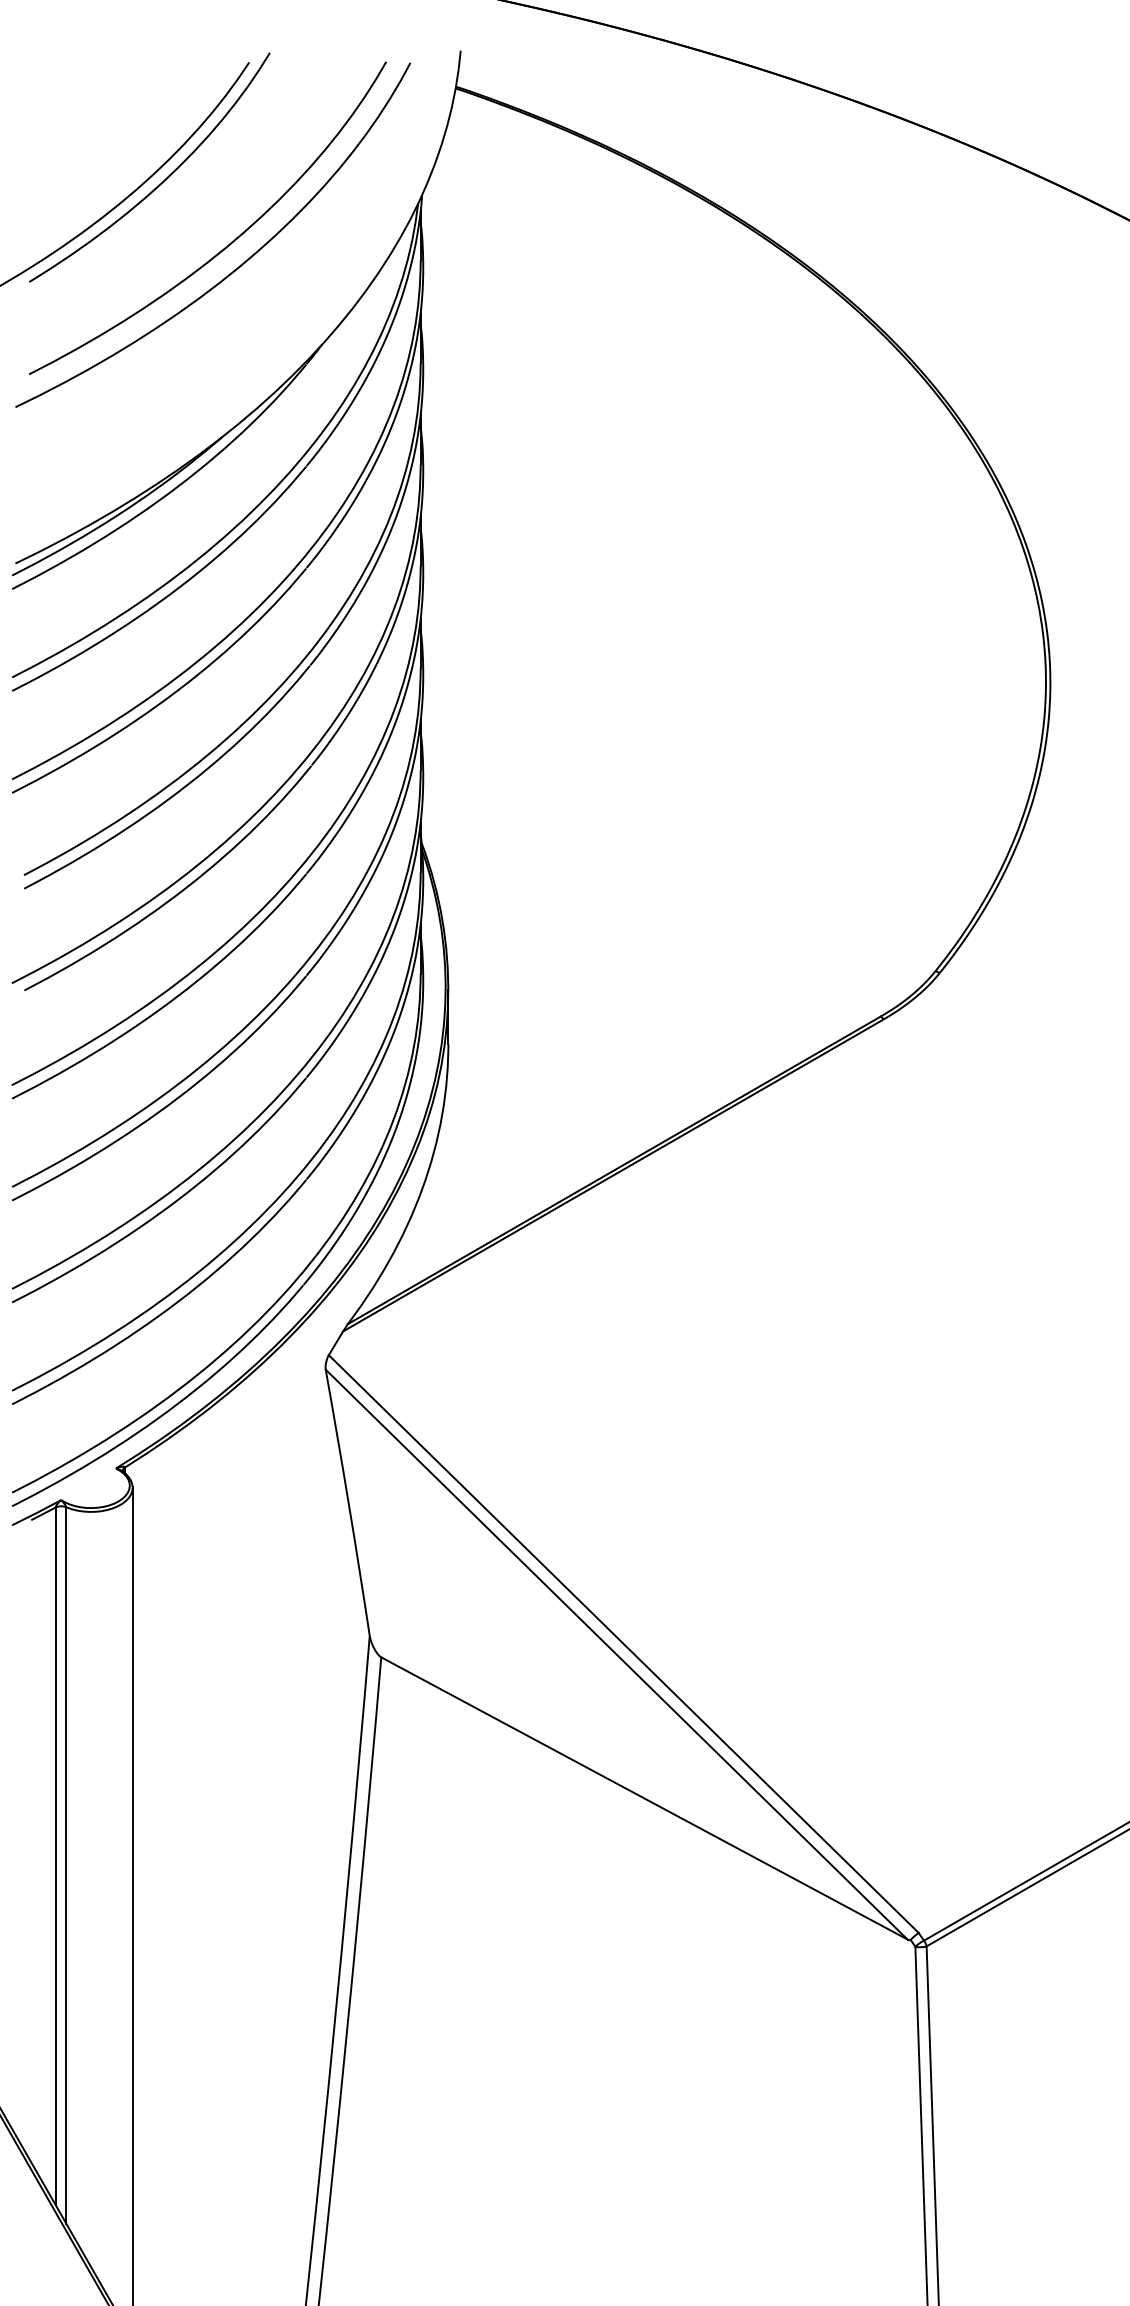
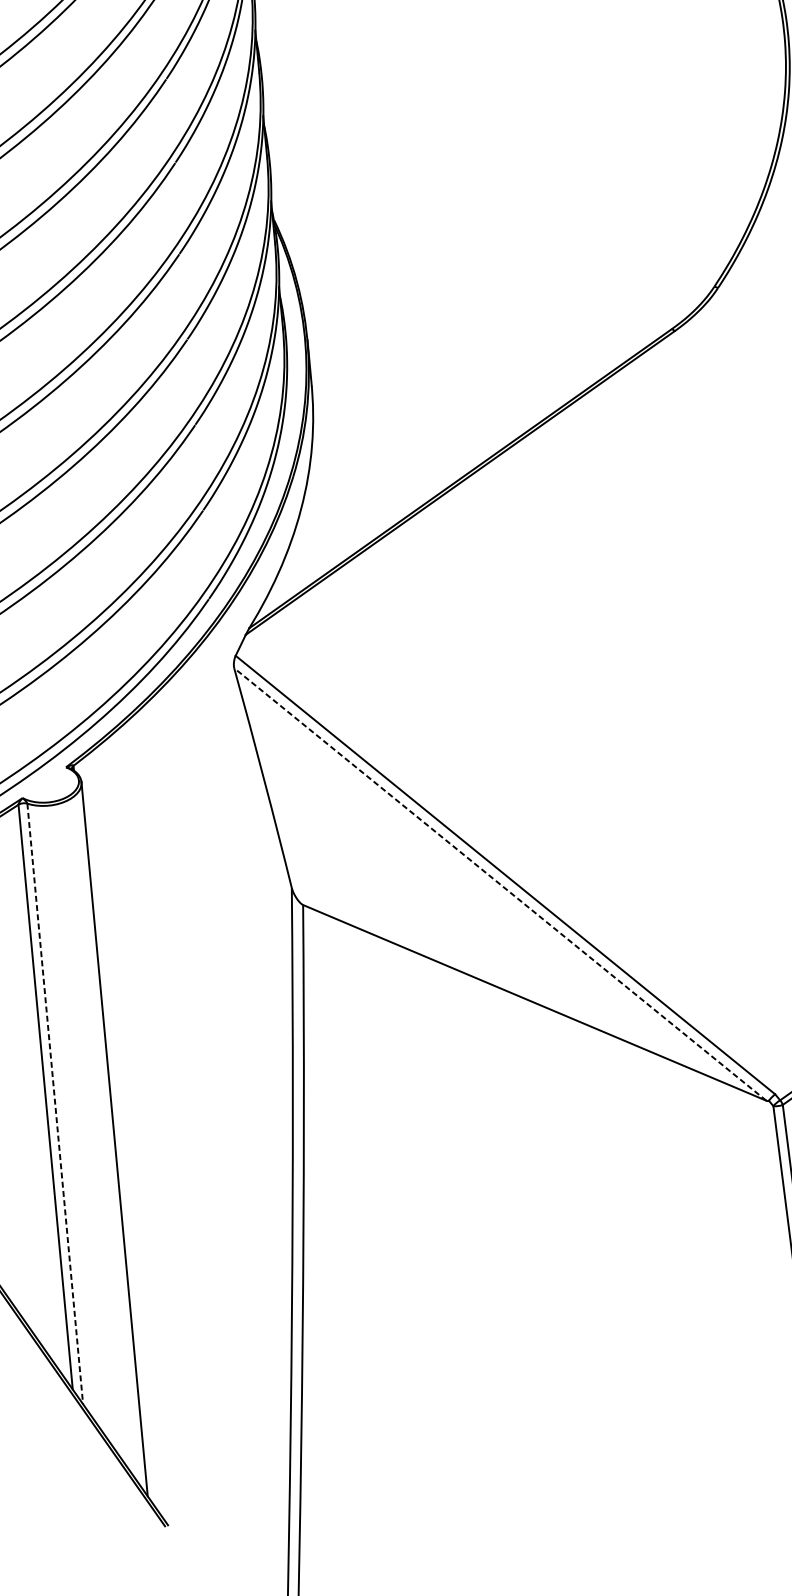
line: (616, 1654) -> (500, 884), solid -> dashed
line: (66, 1865) -> (55, 1104), solid -> dashed

